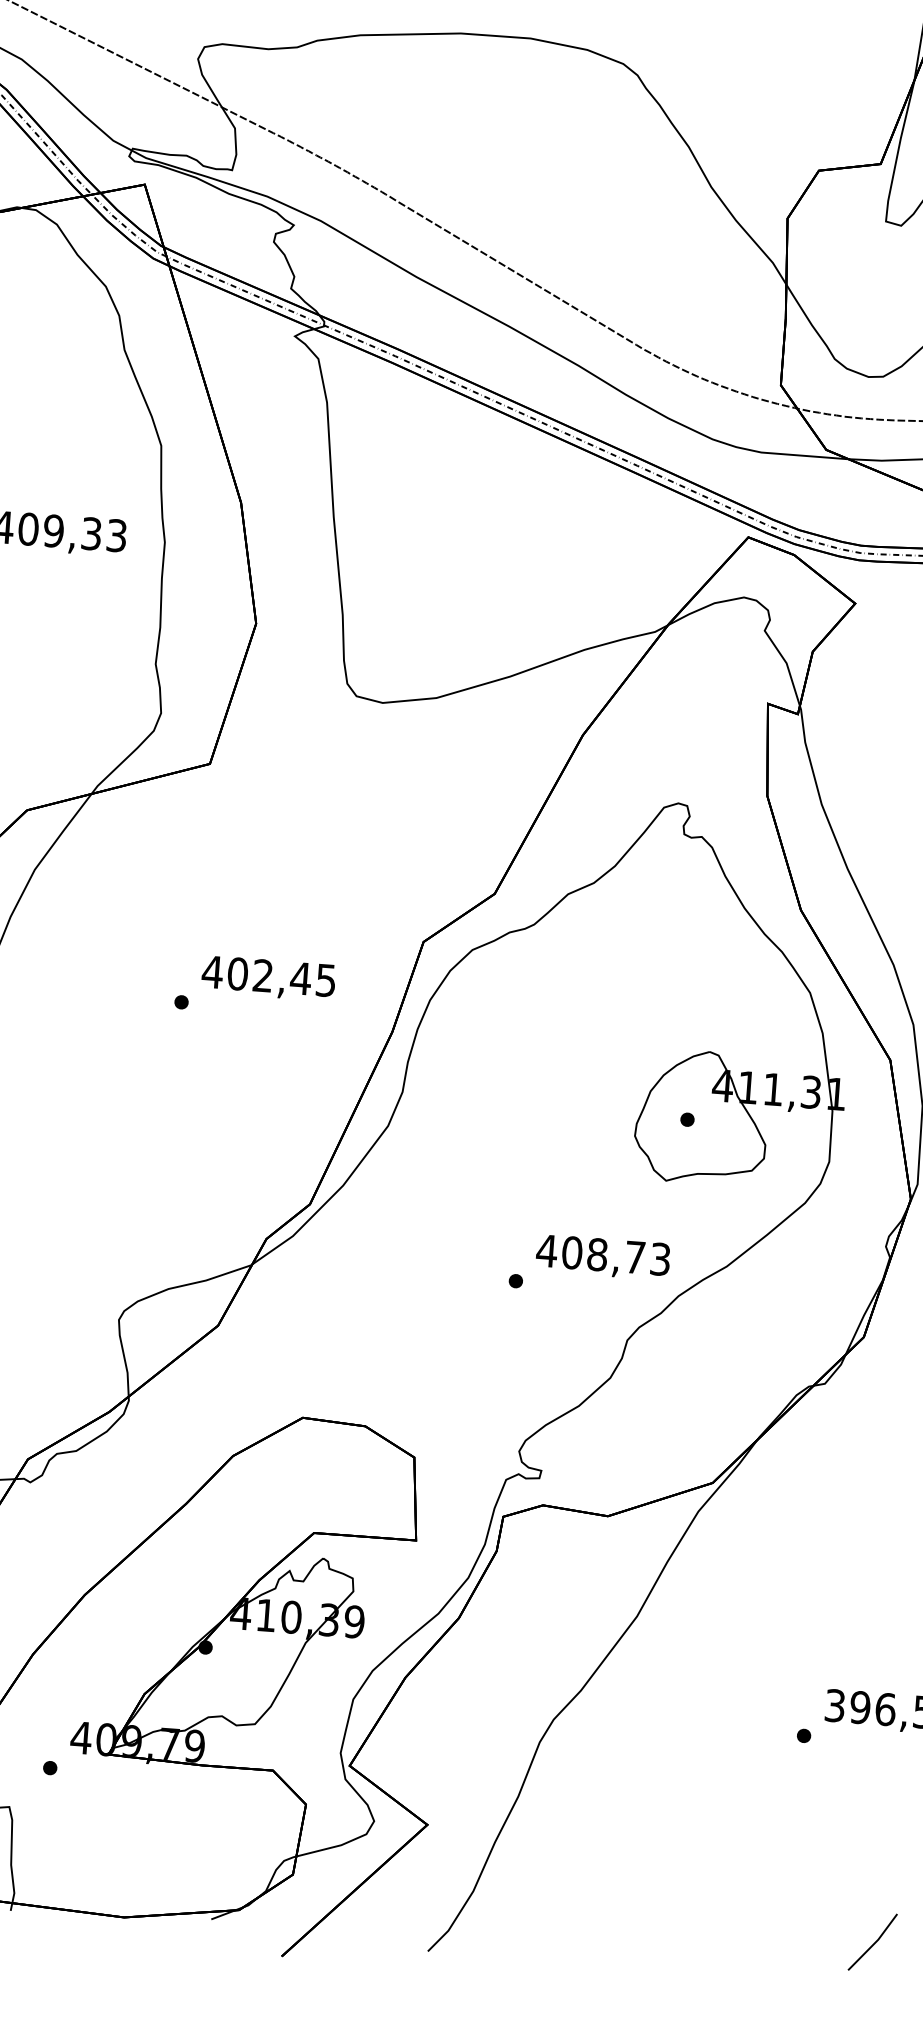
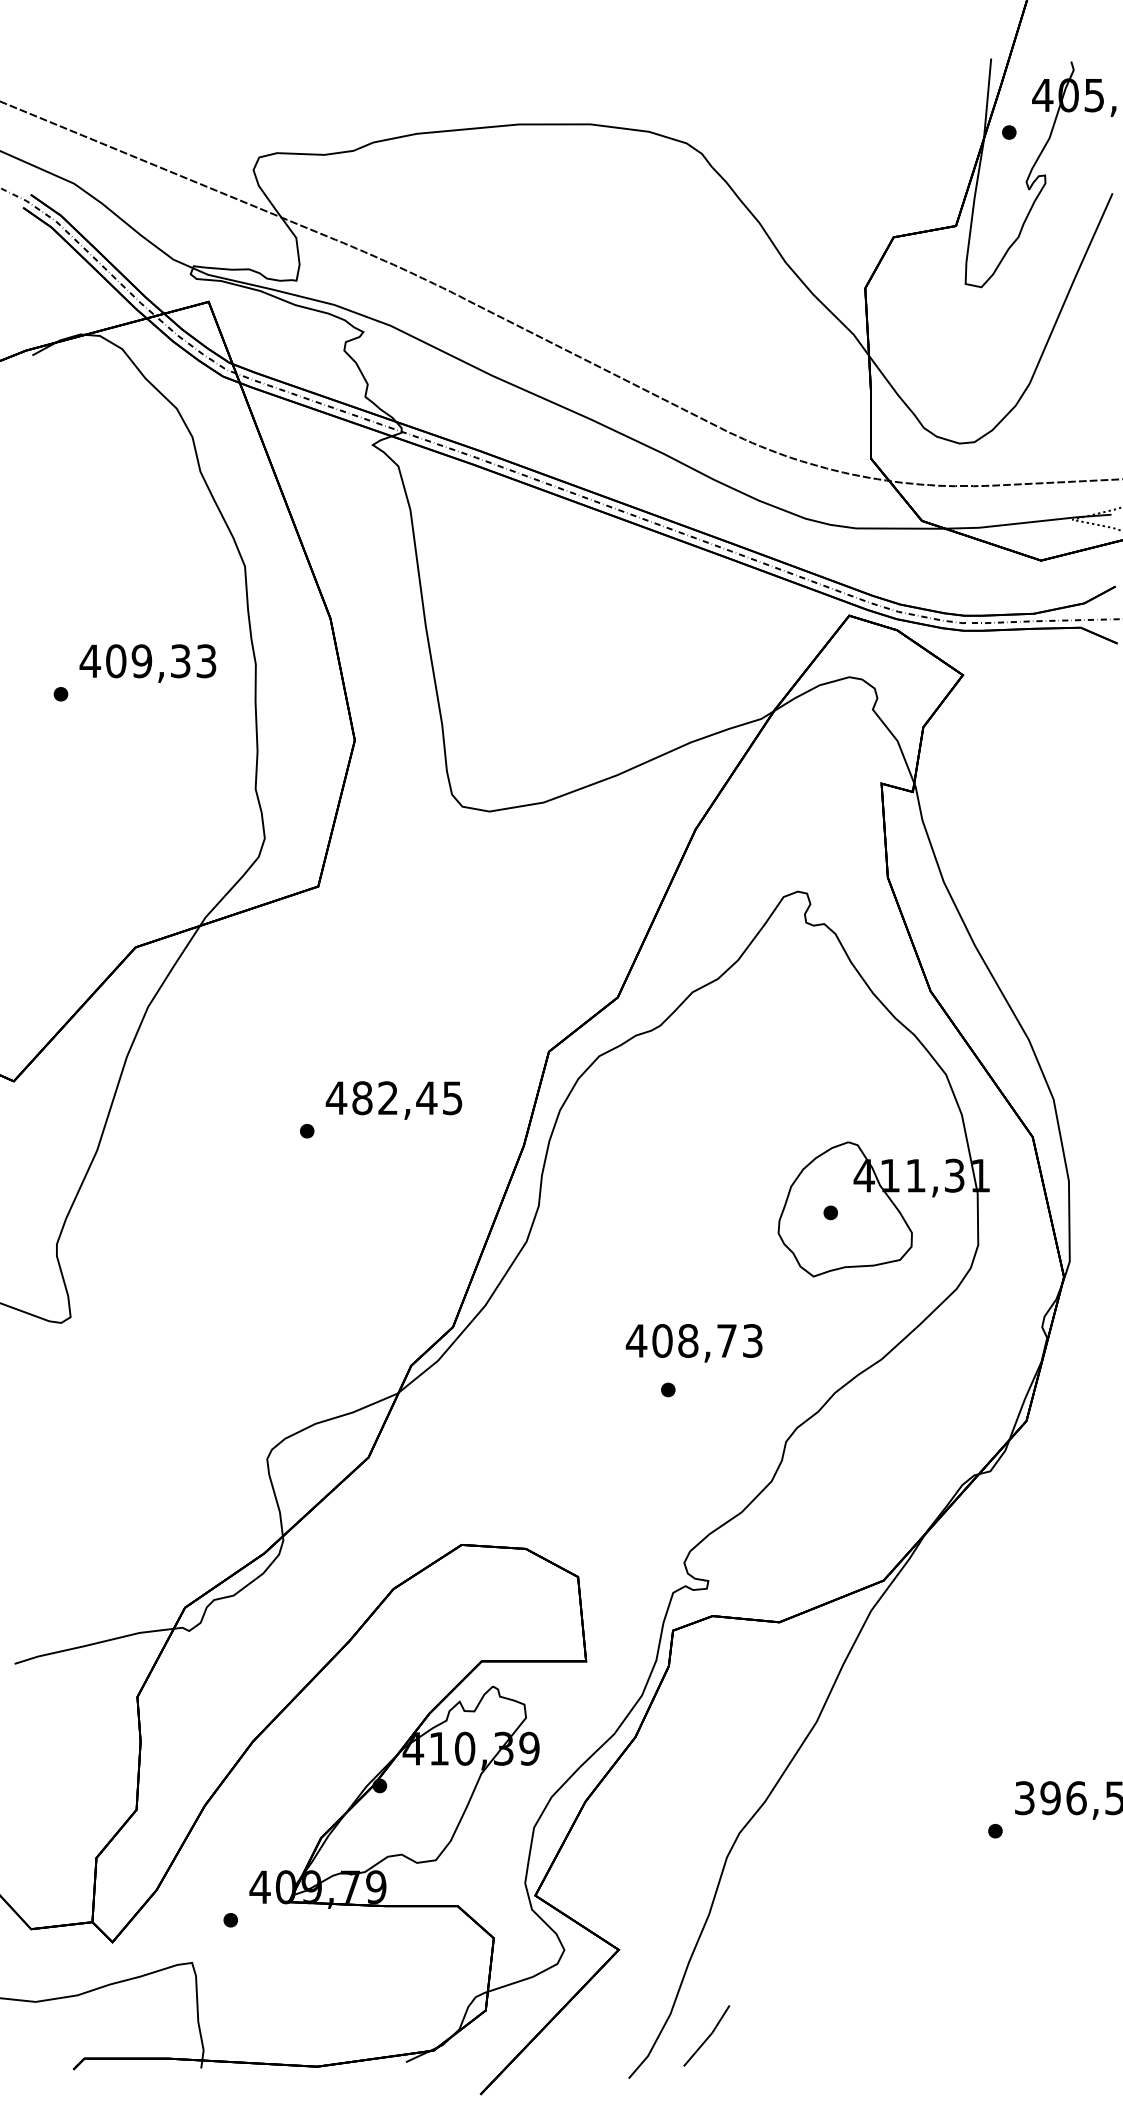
text: (237, 974) -> (362, 1098), 402,45 -> 482,45
text: (602, 1257) -> (693, 1343), moved
line: (874, 1941) -> (708, 2035), moved

